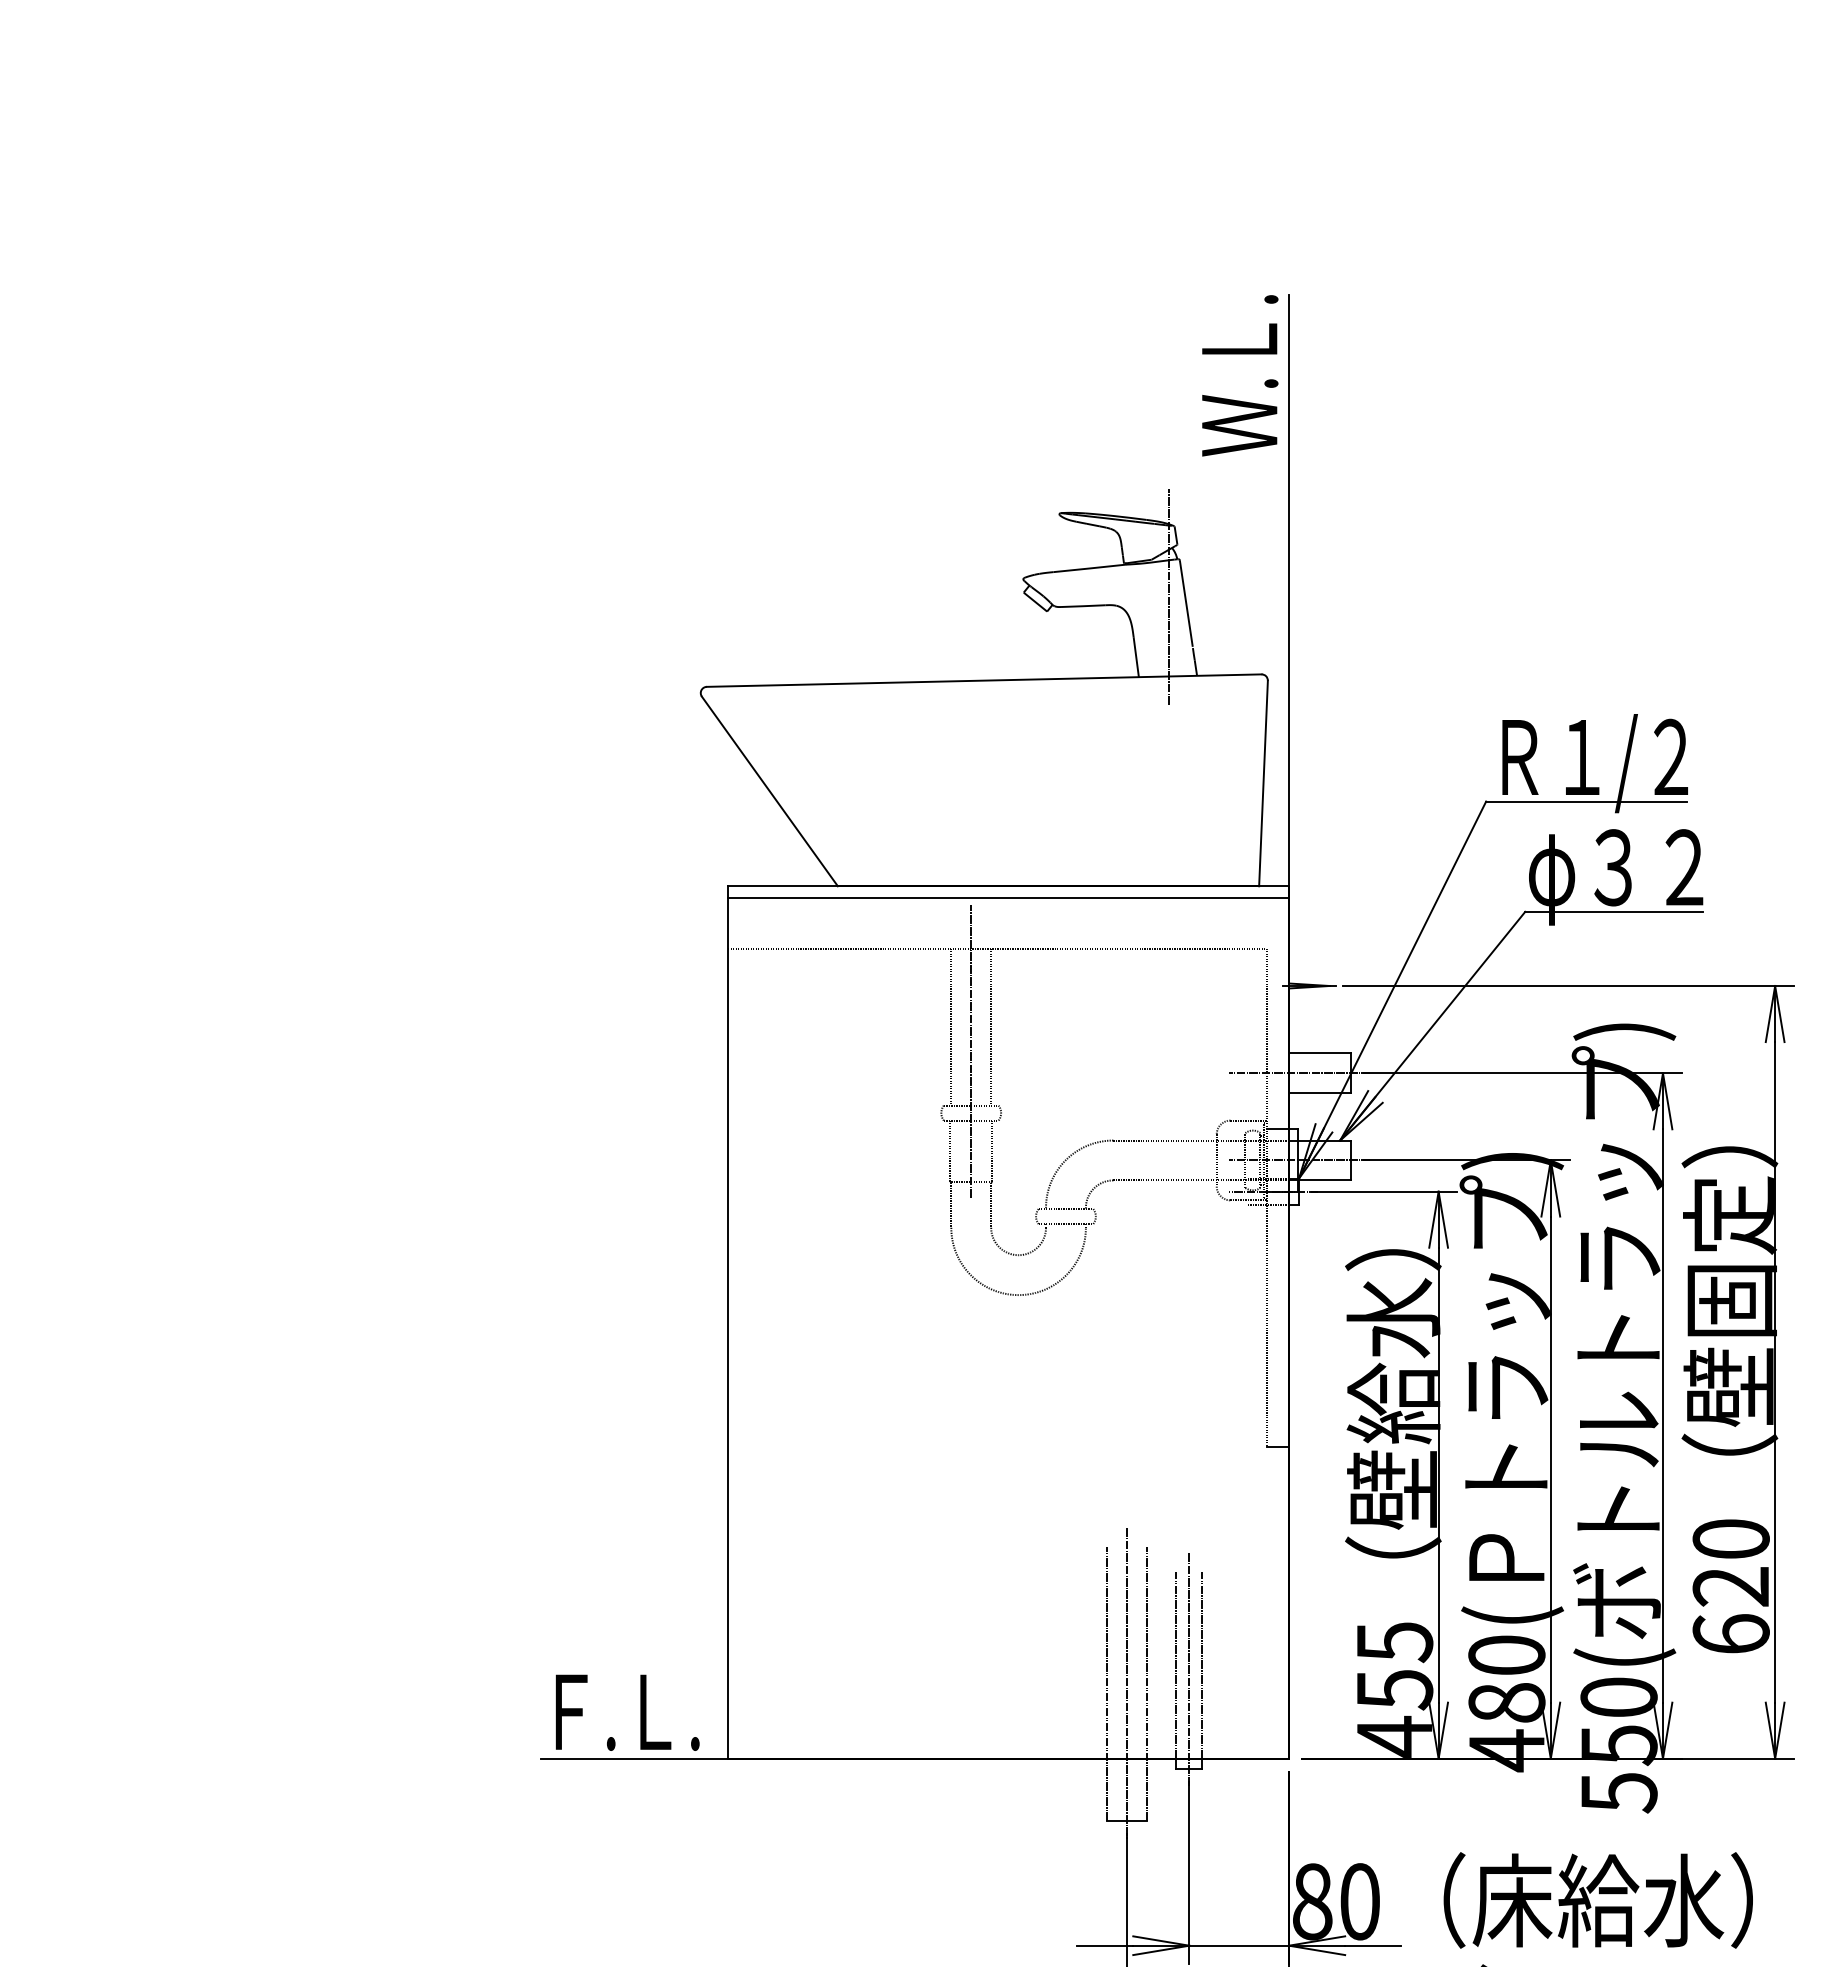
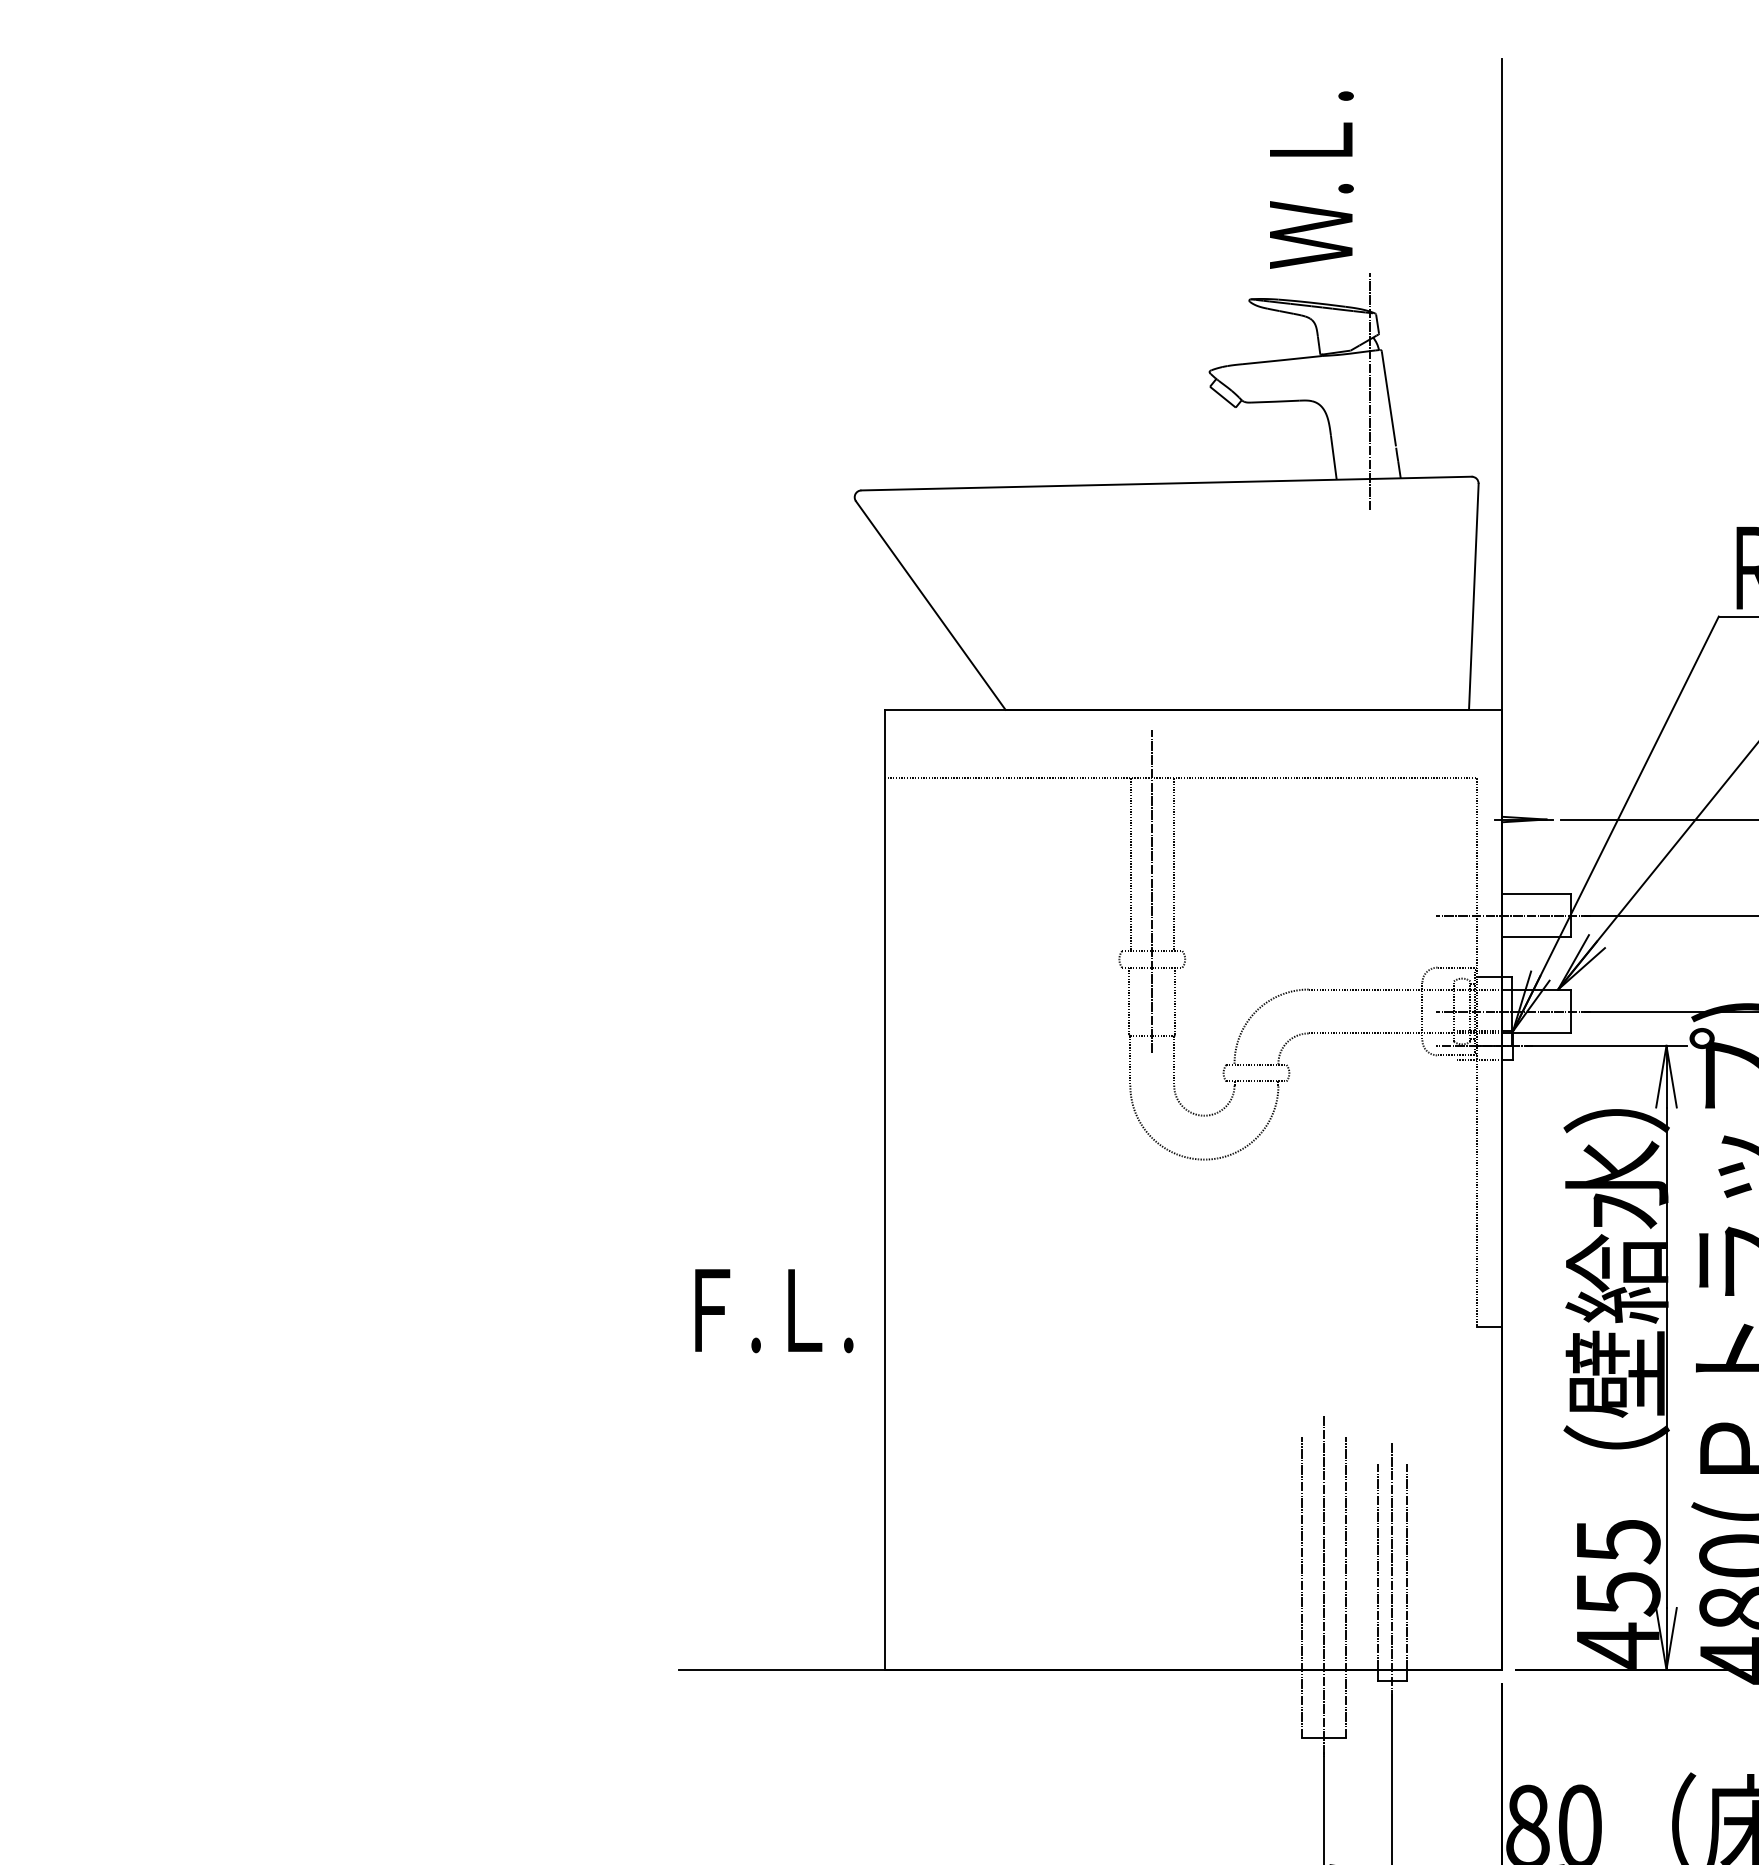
text: (1240, 375) -> (1312, 179), moved
line: (1008, 897) -> (1193, 722), removed
text: (627, 1712) -> (774, 1310), moved

